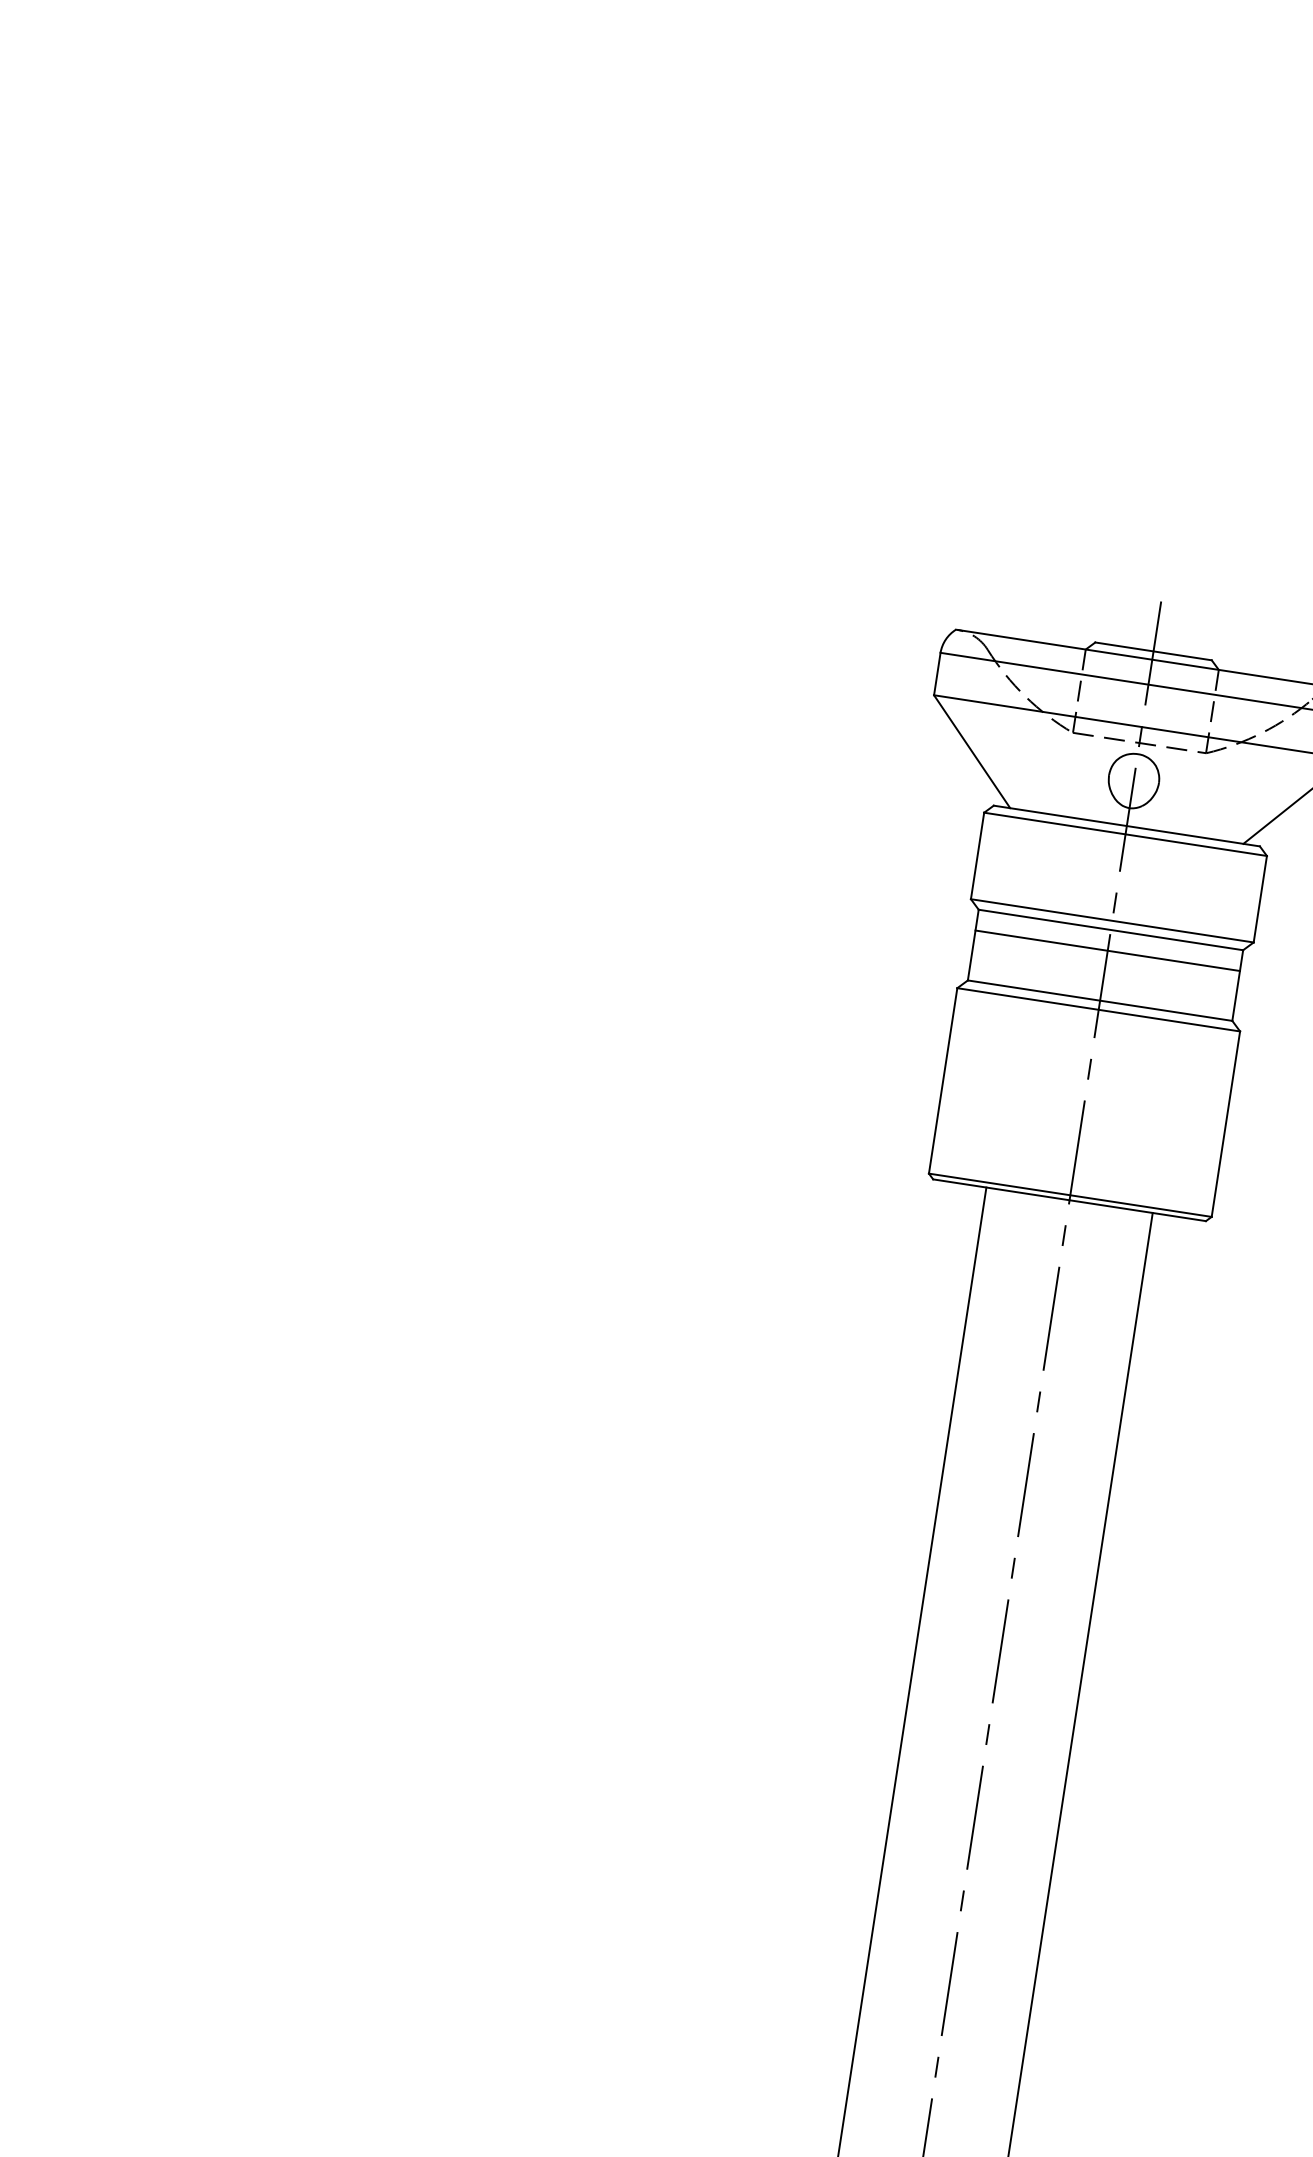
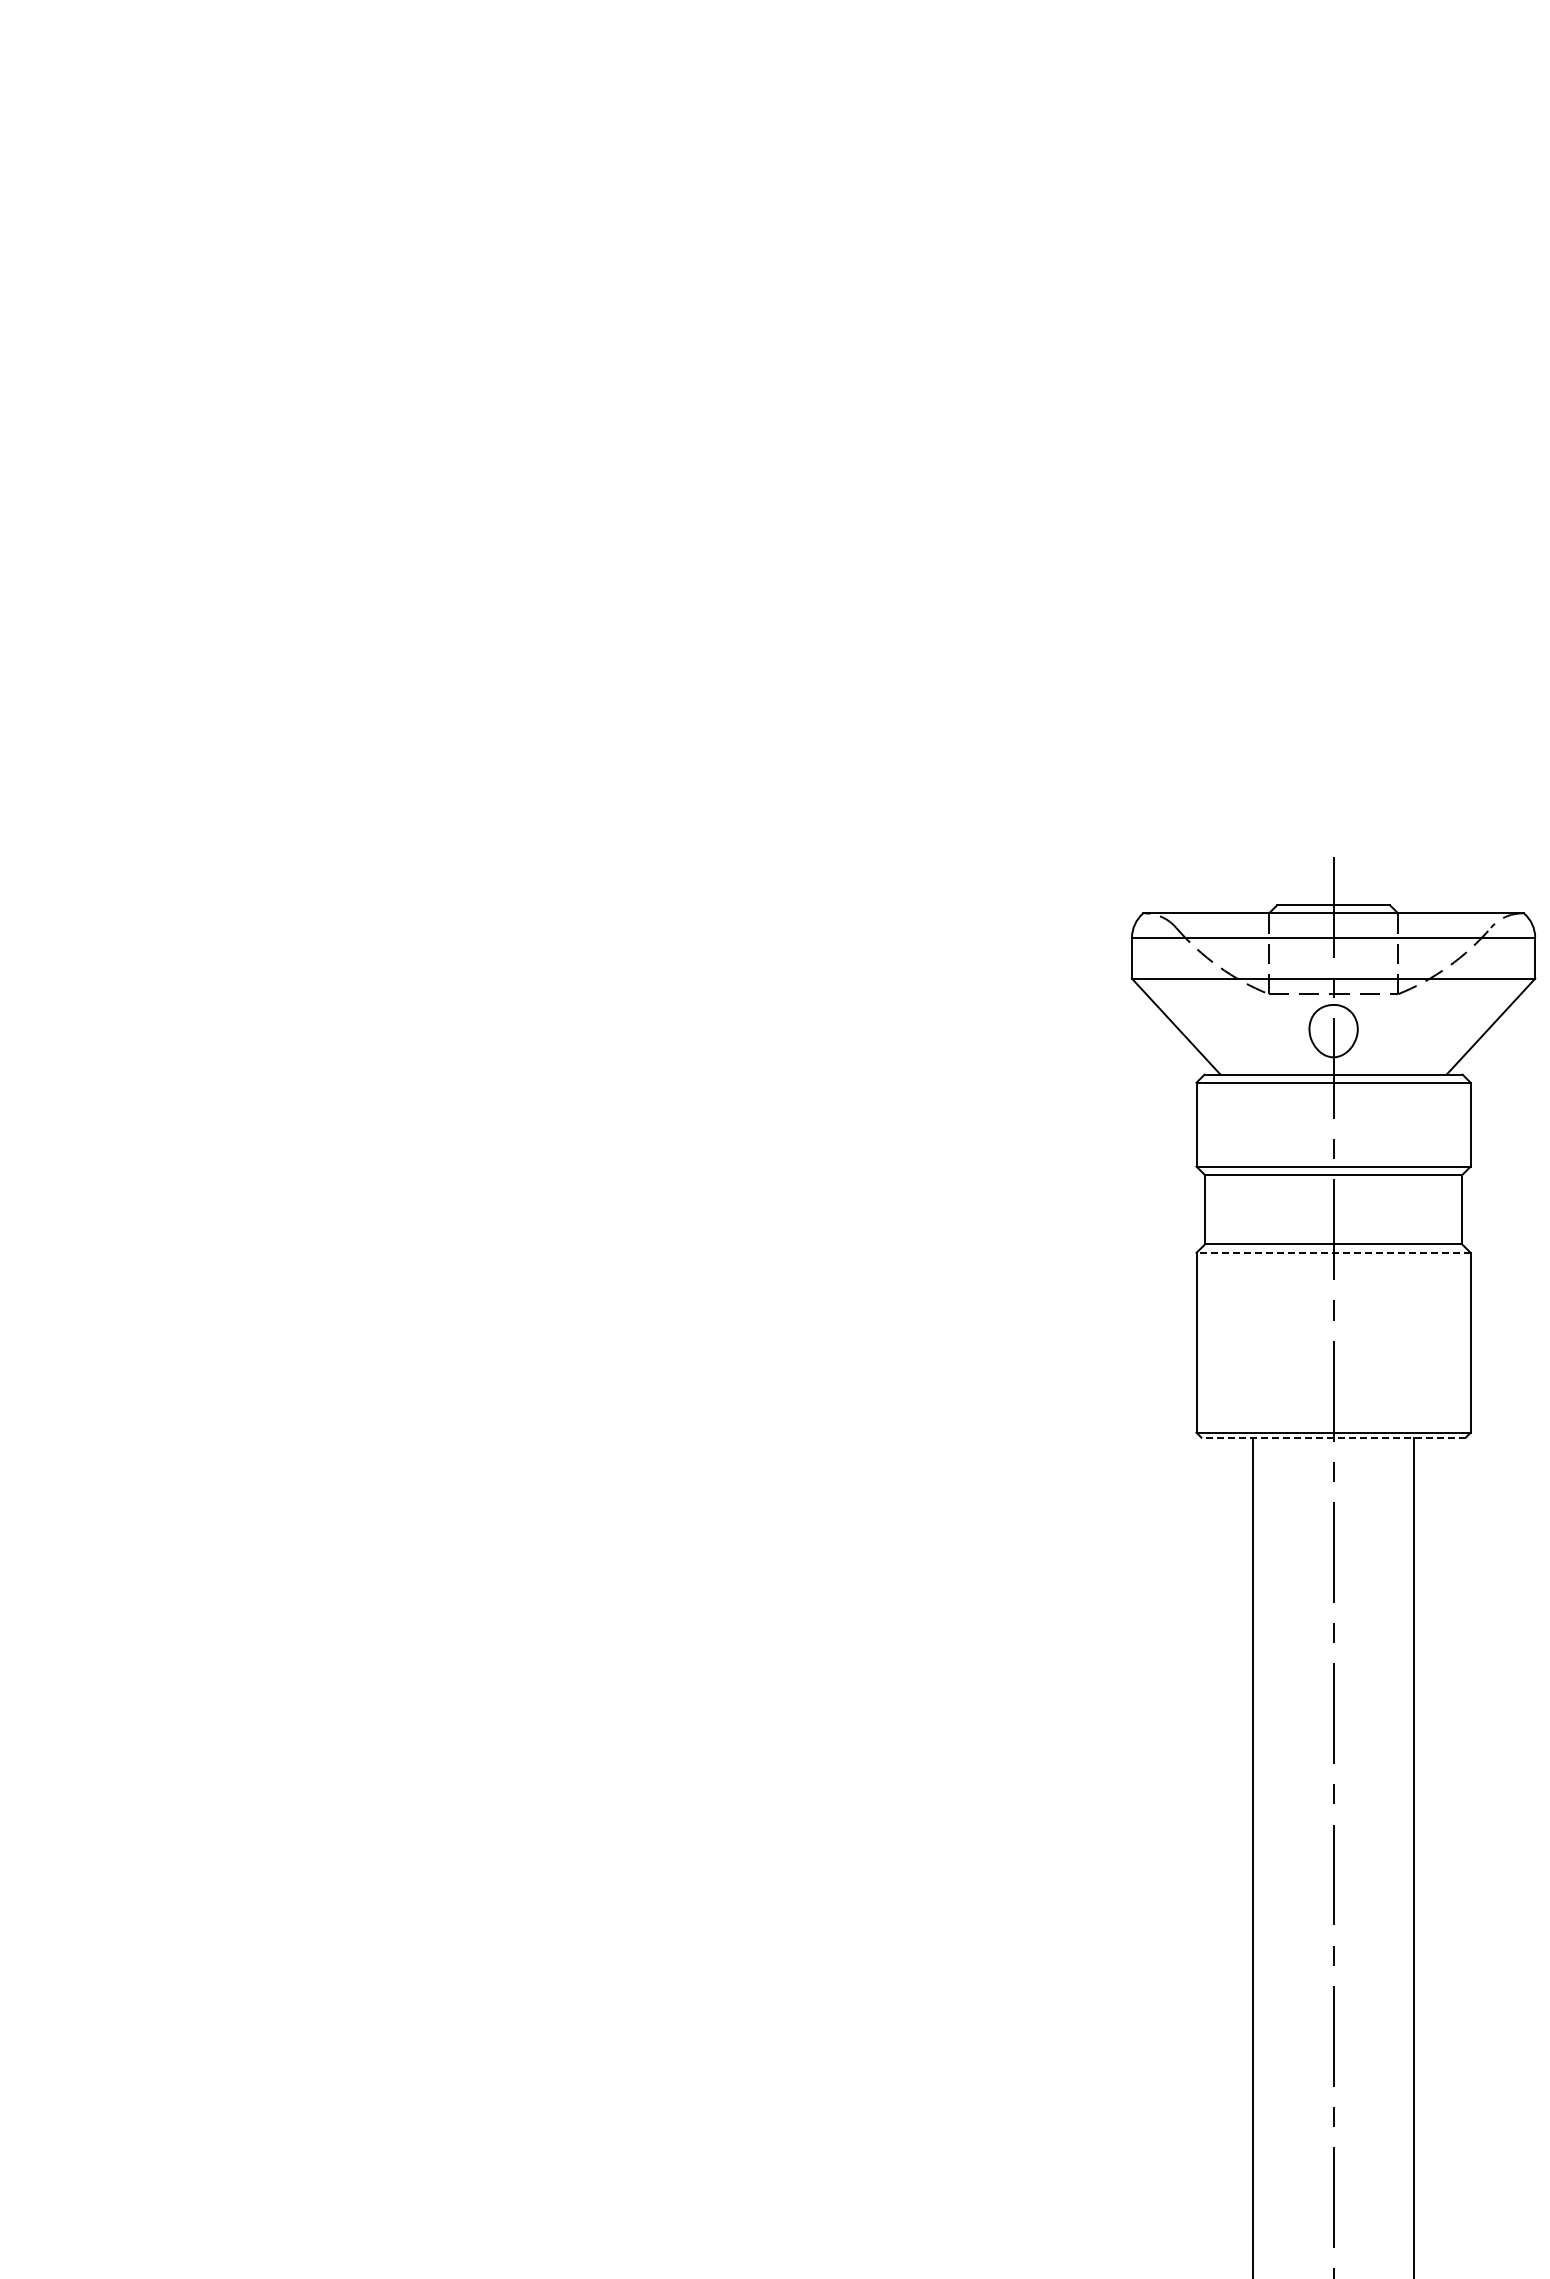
line: (1107, 950) -> (1333, 1195), removed
line: (1098, 1009) -> (1333, 1252), solid -> dashed
line: (1069, 1200) -> (1333, 1437), solid -> dashed

